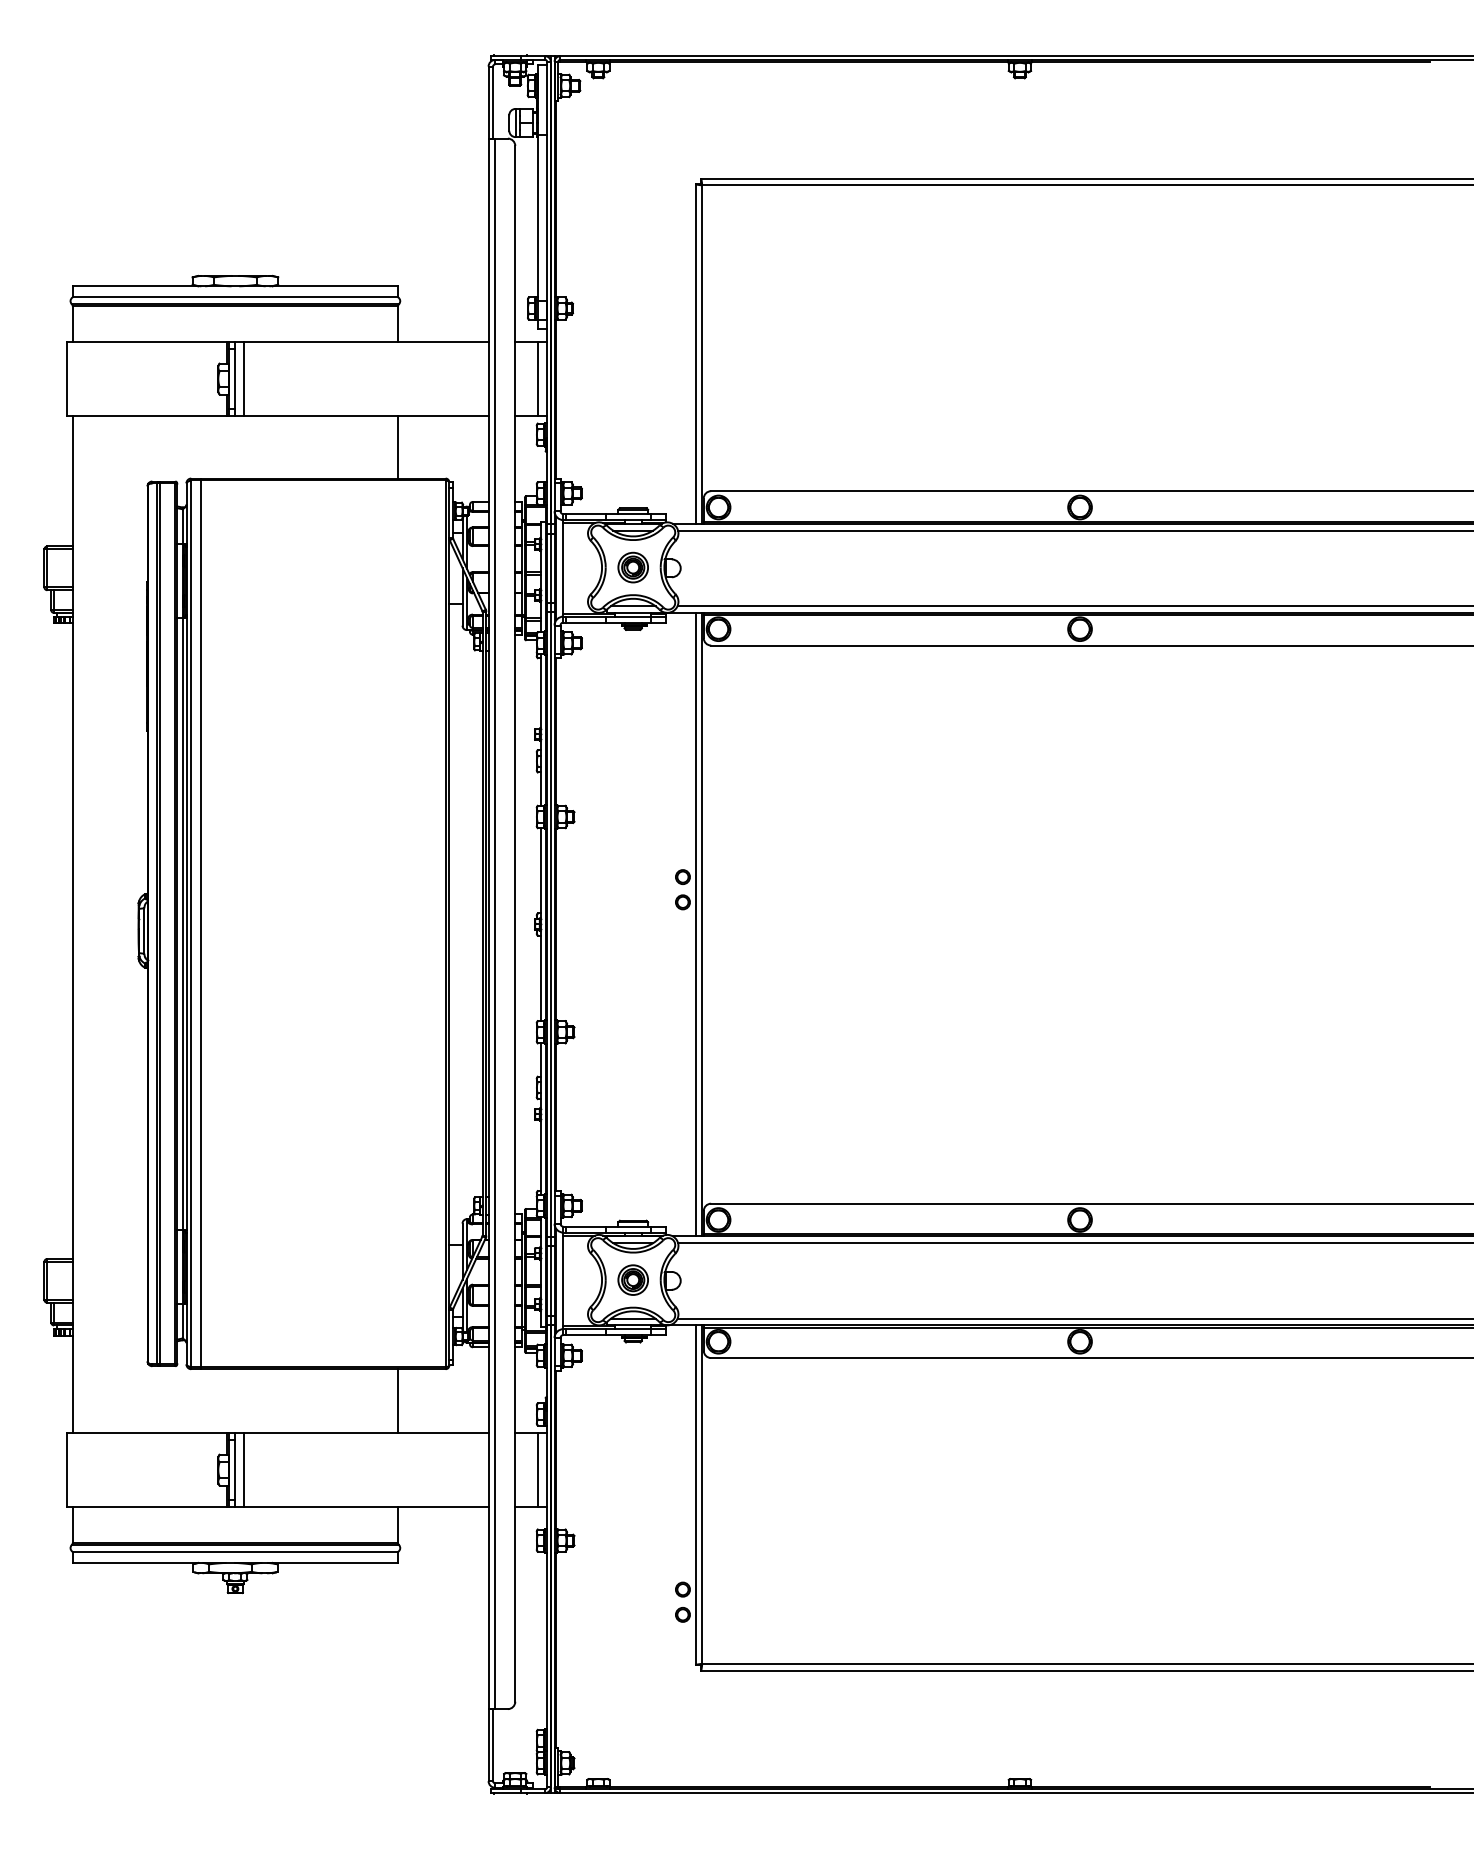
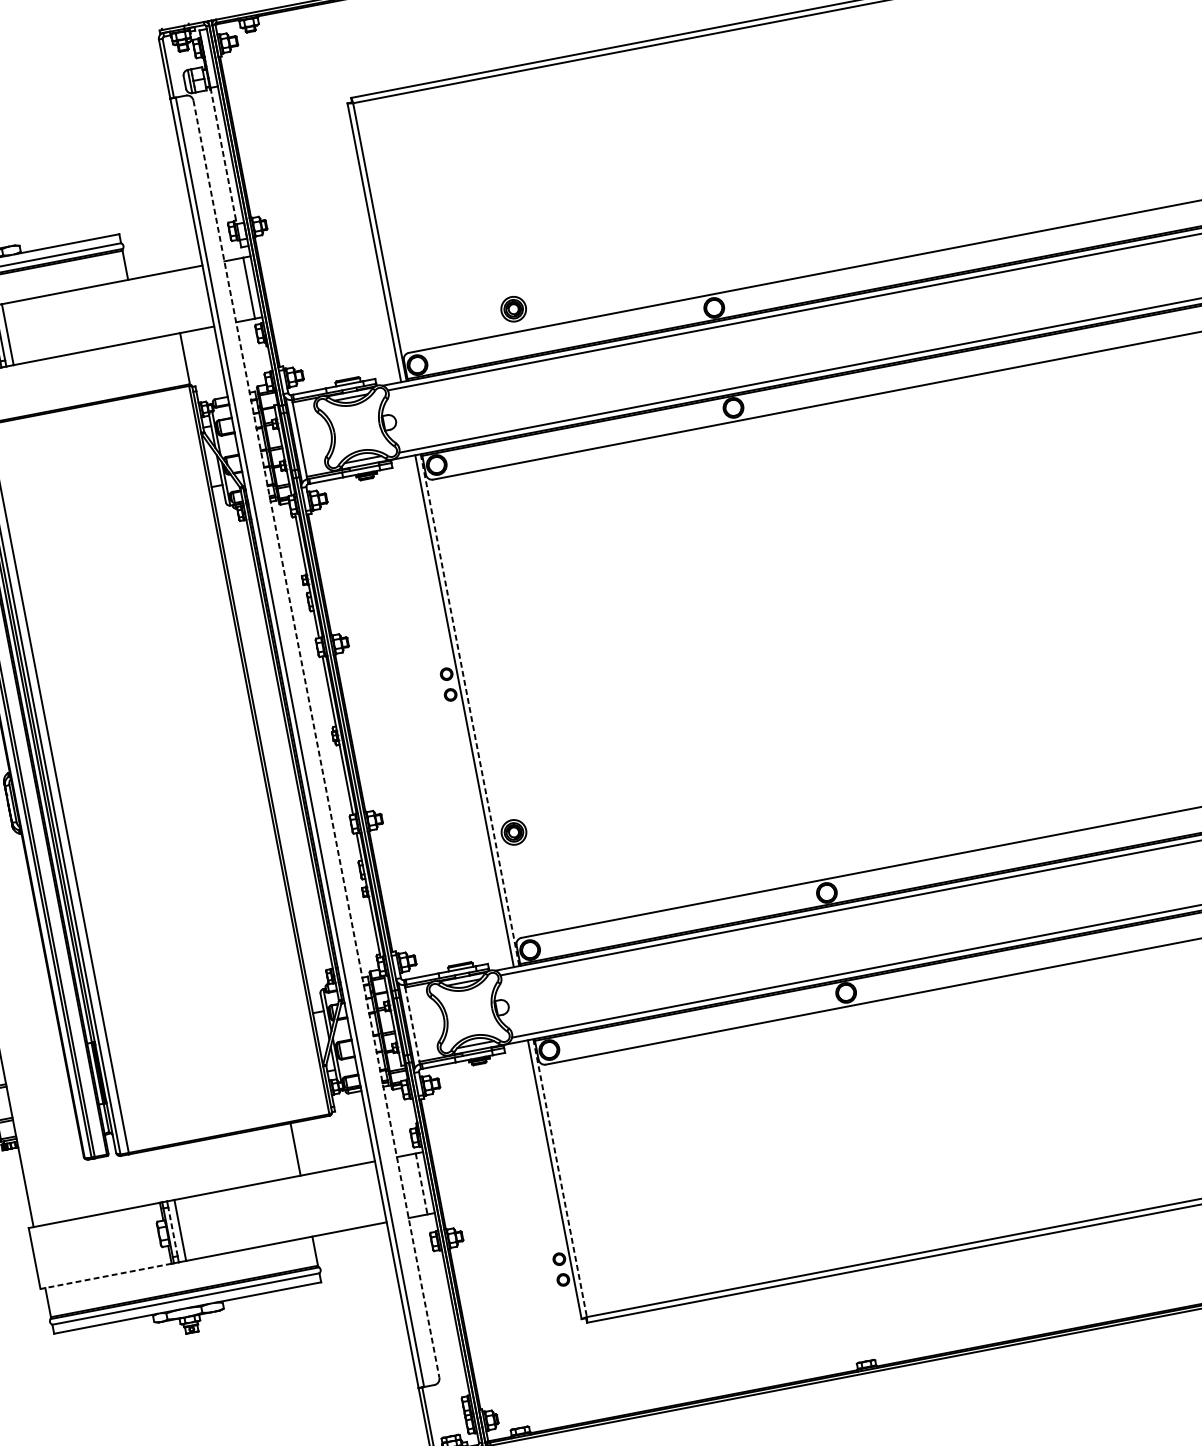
line: (538, 218) -> (223, 156), solid -> dashed
line: (398, 447) -> (185, 358), moved
part: (632, 567) -> (513, 309), moved
line: (515, 923) -> (316, 738), solid -> dashed
line: (702, 924) -> (470, 710), solid -> dashed
part: (632, 1279) -> (513, 832), moved
line: (563, 1281) -> (412, 1025), solid -> dashed
line: (235, 1470) -> (173, 1232), solid -> dashed
line: (538, 1470) -> (421, 1184), solid -> dashed
line: (702, 1495) -> (560, 1178), solid -> dashed
line: (146, 1507) -> (105, 1276), solid -> dashed

